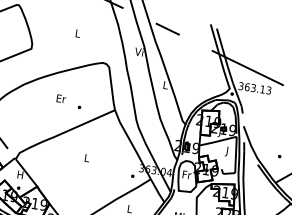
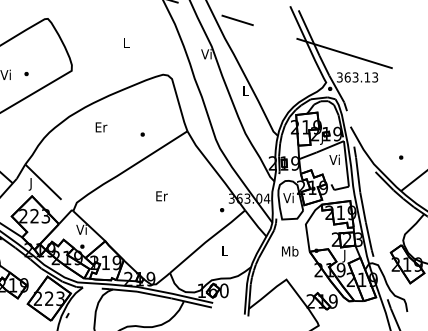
text: (61, 98) -> (101, 127), moved
text: (226, 150) -> (334, 160), J -> Vi
text: (86, 158) -> (161, 196), L -> Er
text: (20, 174) -> (81, 229), H -> Vi
text: (186, 174) -> (288, 197), Fr -> Vi

